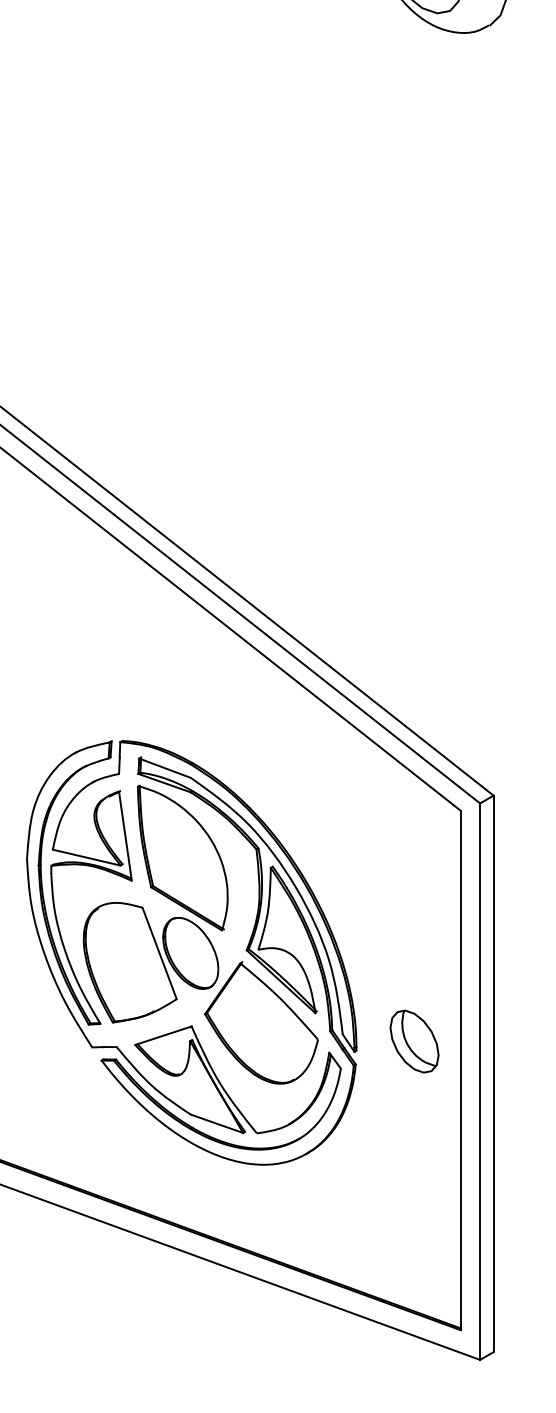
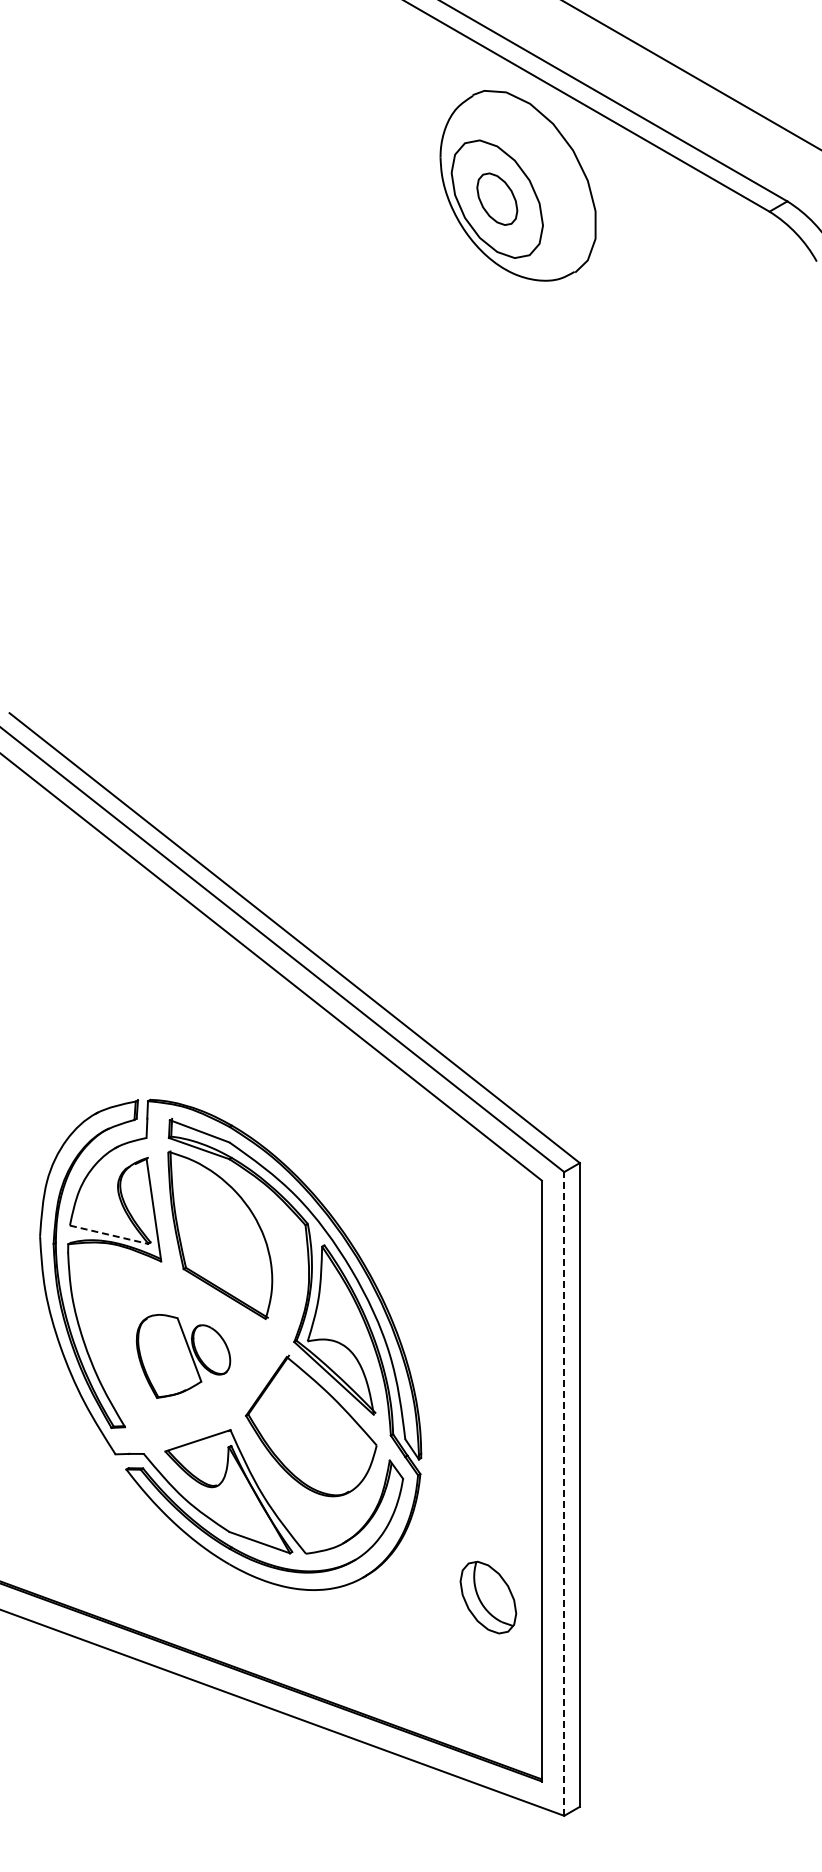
line: (87, 857) -> (109, 1234), solid -> dashed
part: (151, 962) -> (183, 1356), size x0.6
part: (414, 1041) -> (488, 1597), moved
line: (480, 1081) -> (564, 1493), solid -> dashed

